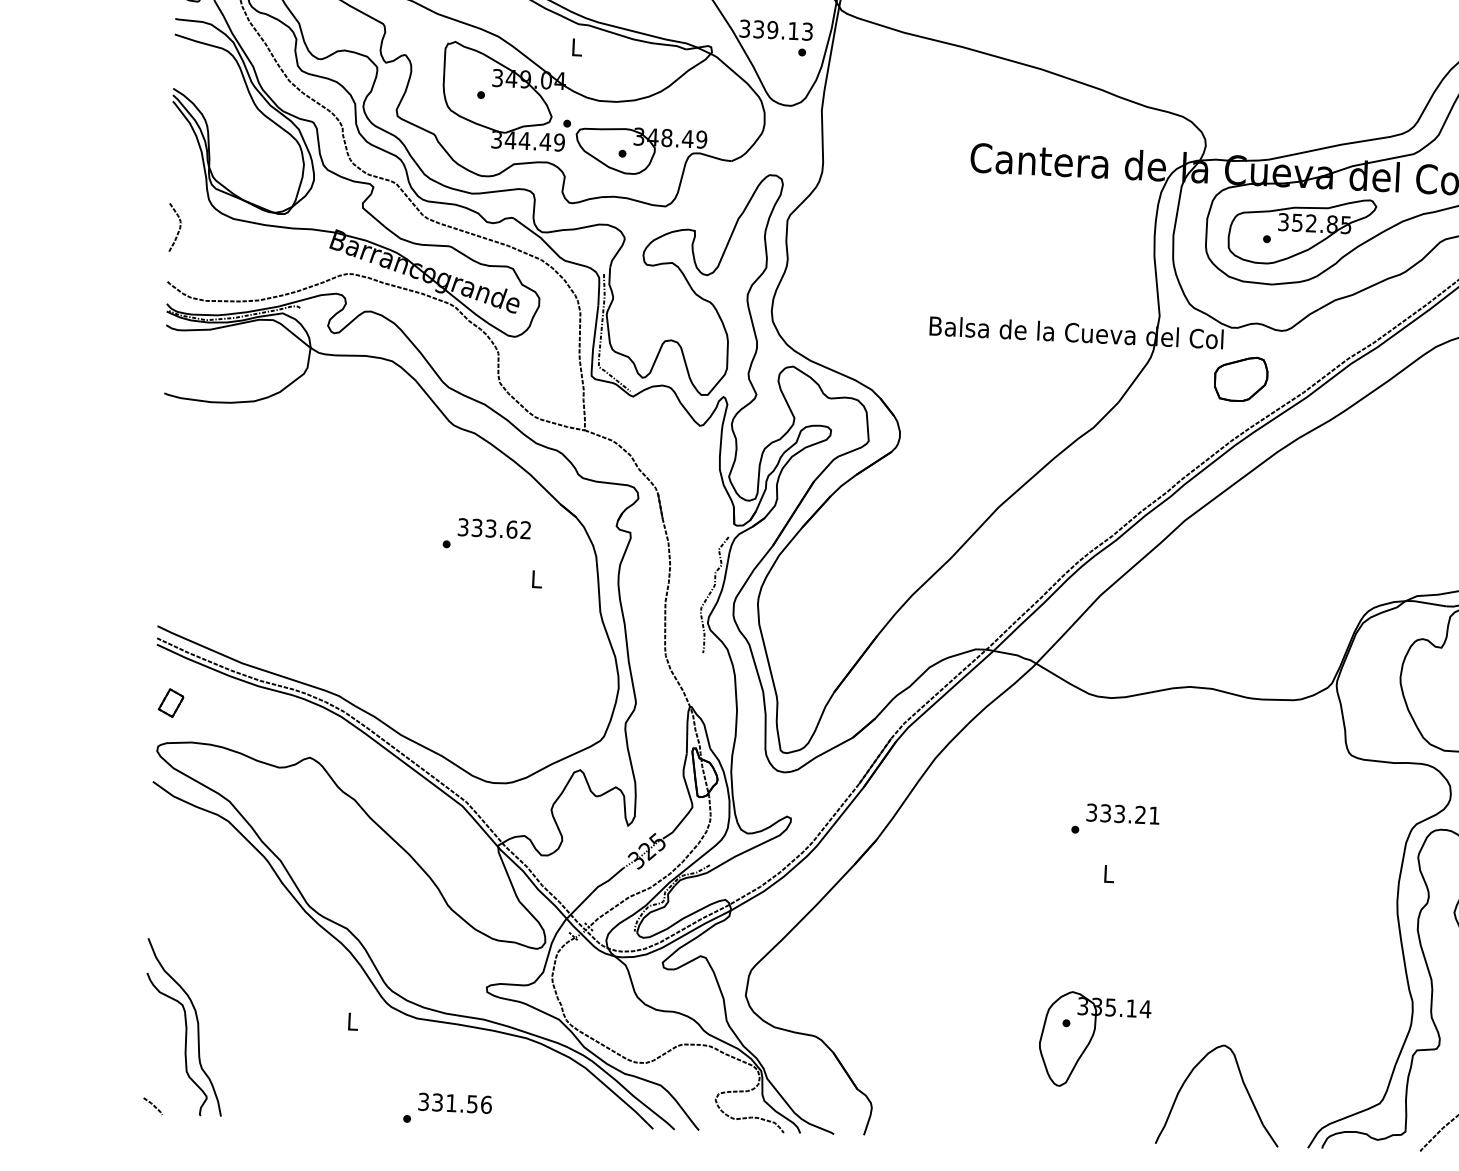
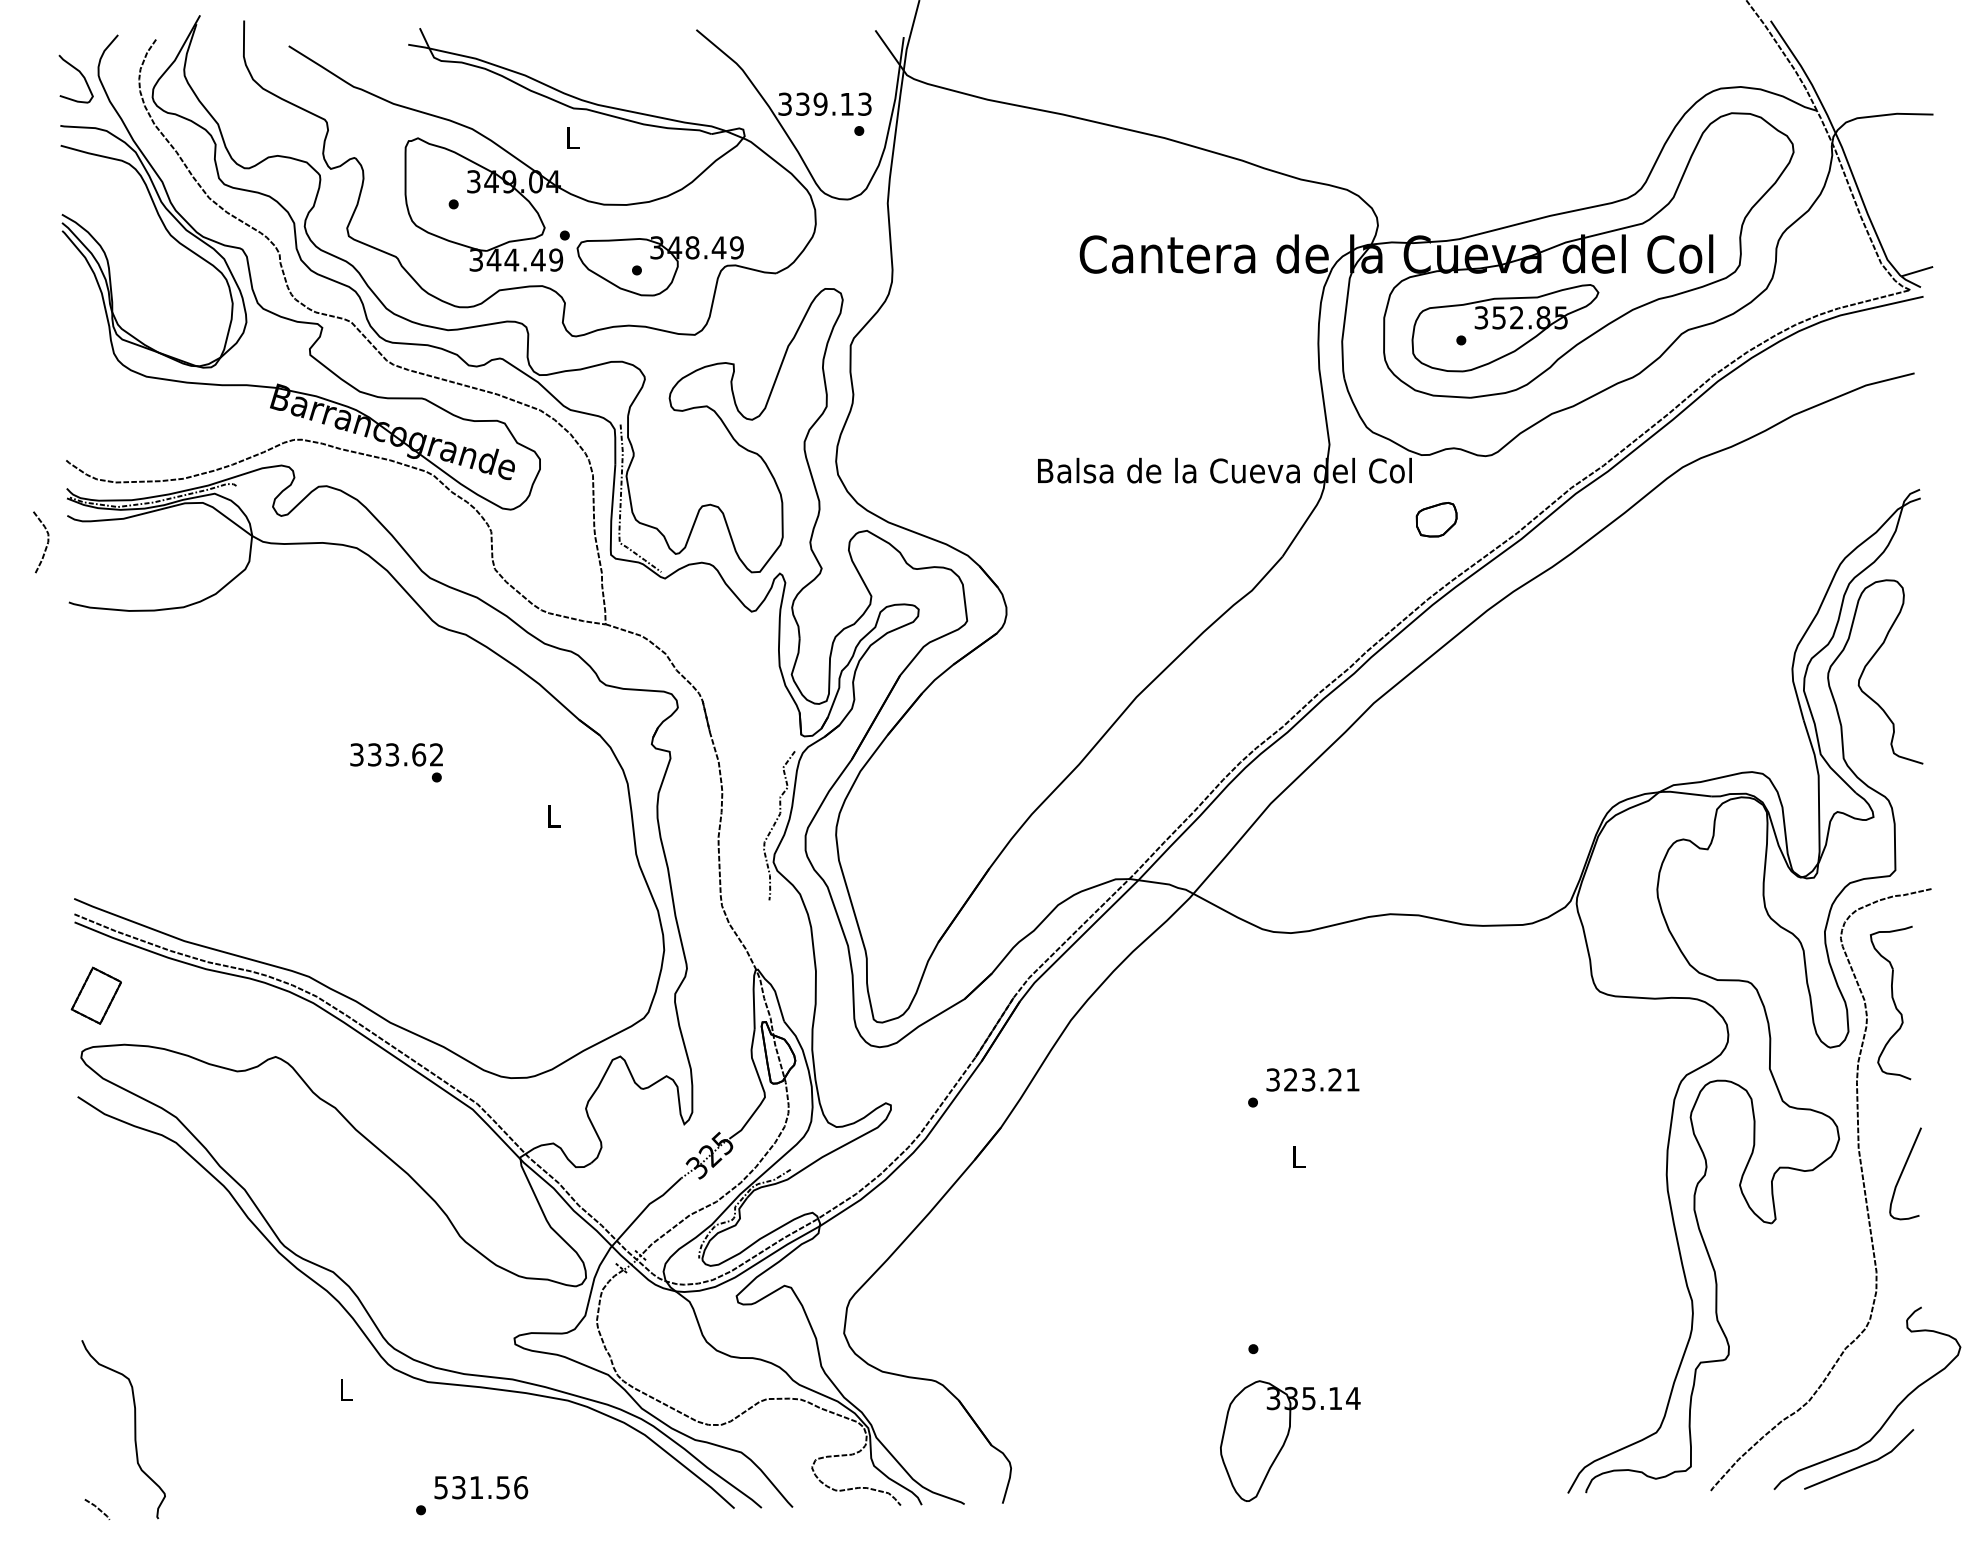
curve: (177, 231) -> (45, 546), moved
part: (1240, 378) -> (1436, 519), size x0.6
text: (494, 528) -> (396, 754), moved
part: (170, 702) -> (95, 995), size x1.6
text: (1105, 812) -> (1290, 1079), 333.21 -> 323.21
curve: (197, 1024) -> (148, 1402), removed
part: (1094, 1039) -> (1290, 1440), moved
curve: (1243, 1085) -> (1482, 1417), removed
text: (424, 1101) -> (441, 1487), 331.56 -> 531.56

